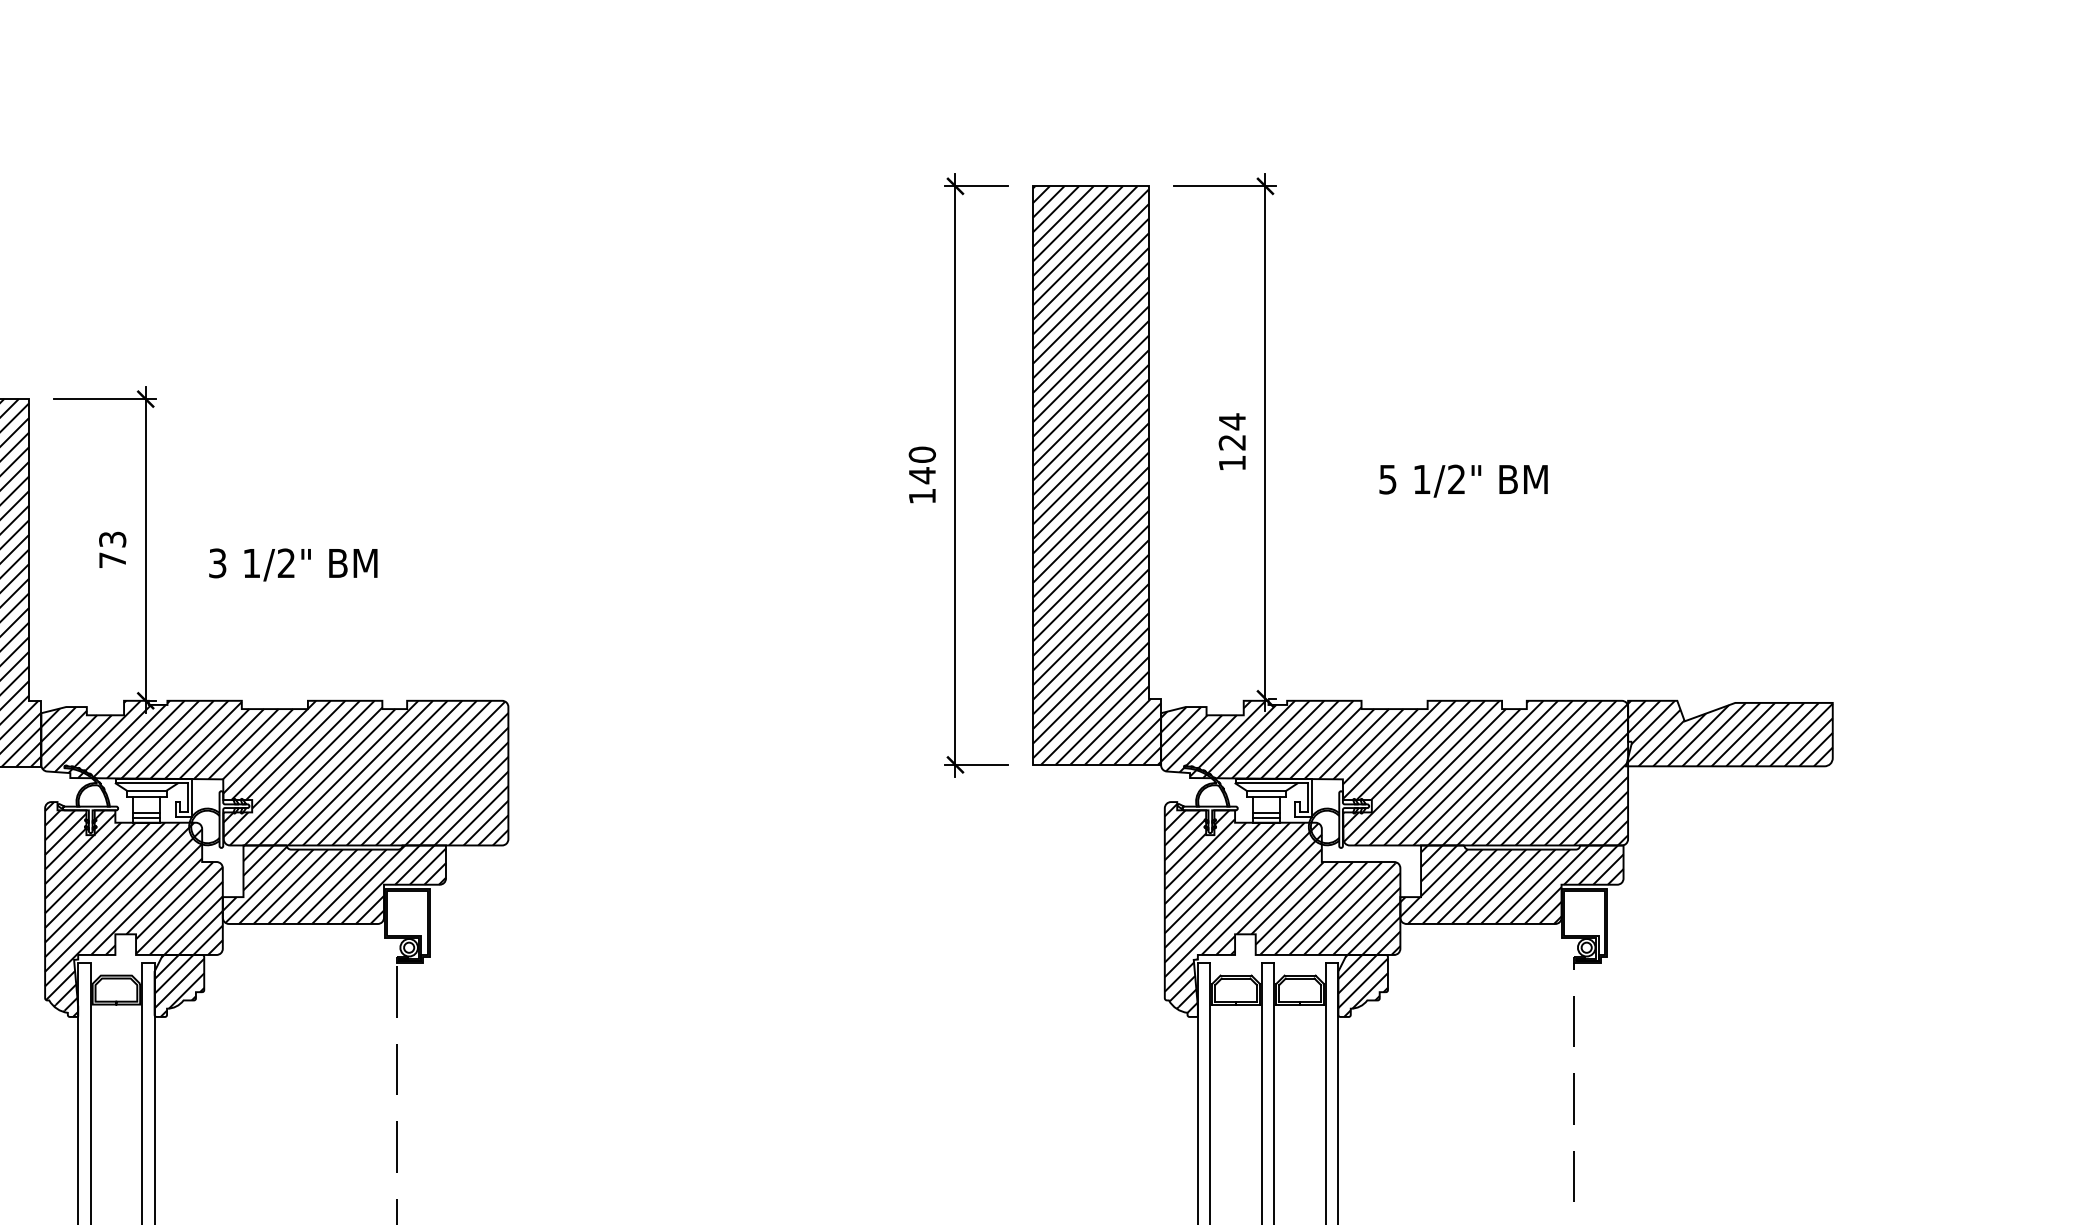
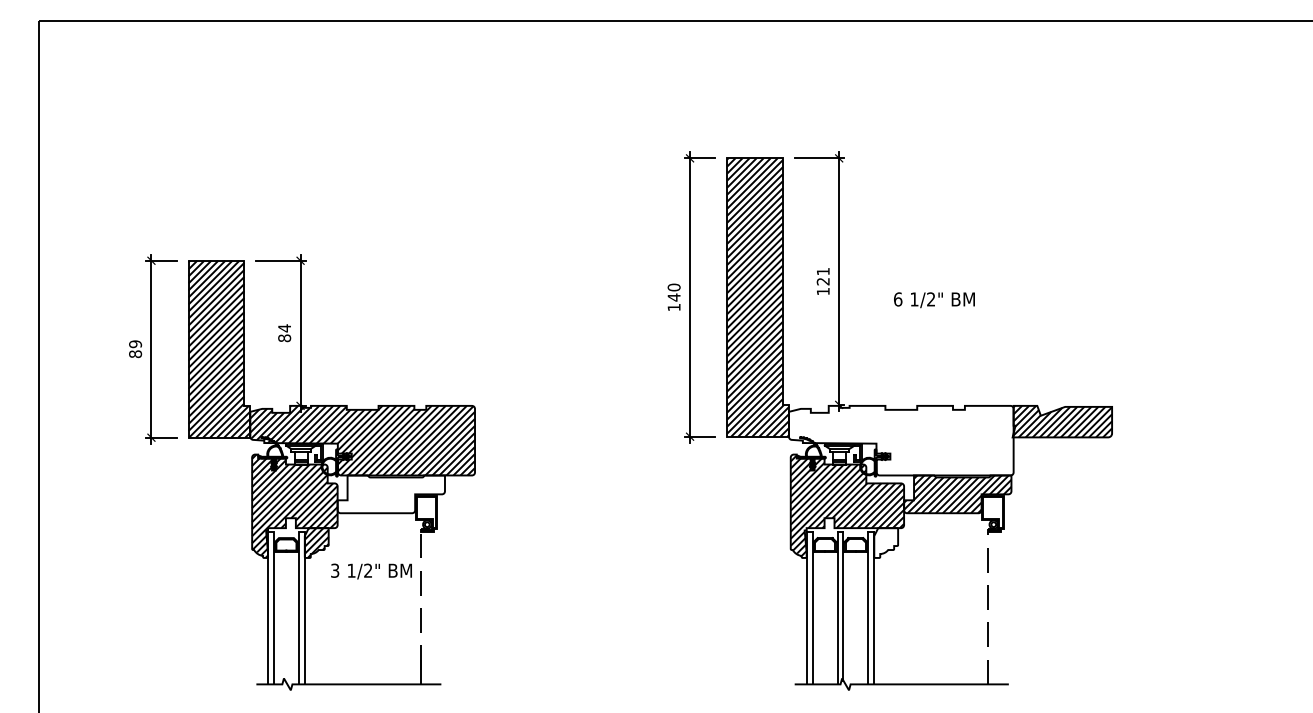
text: (1232, 421) -> (823, 271), 124 -> 121
text: (1388, 479) -> (898, 299), 5 -> 6
text: (112, 550) -> (284, 333), 73 -> 84
text: (293, 564) -> (371, 571), moved
hatch: (1392, 772) -> (900, 440), removed
hatch: (332, 885) -> (390, 494), removed
hatch: (1363, 984) -> (886, 542), removed

